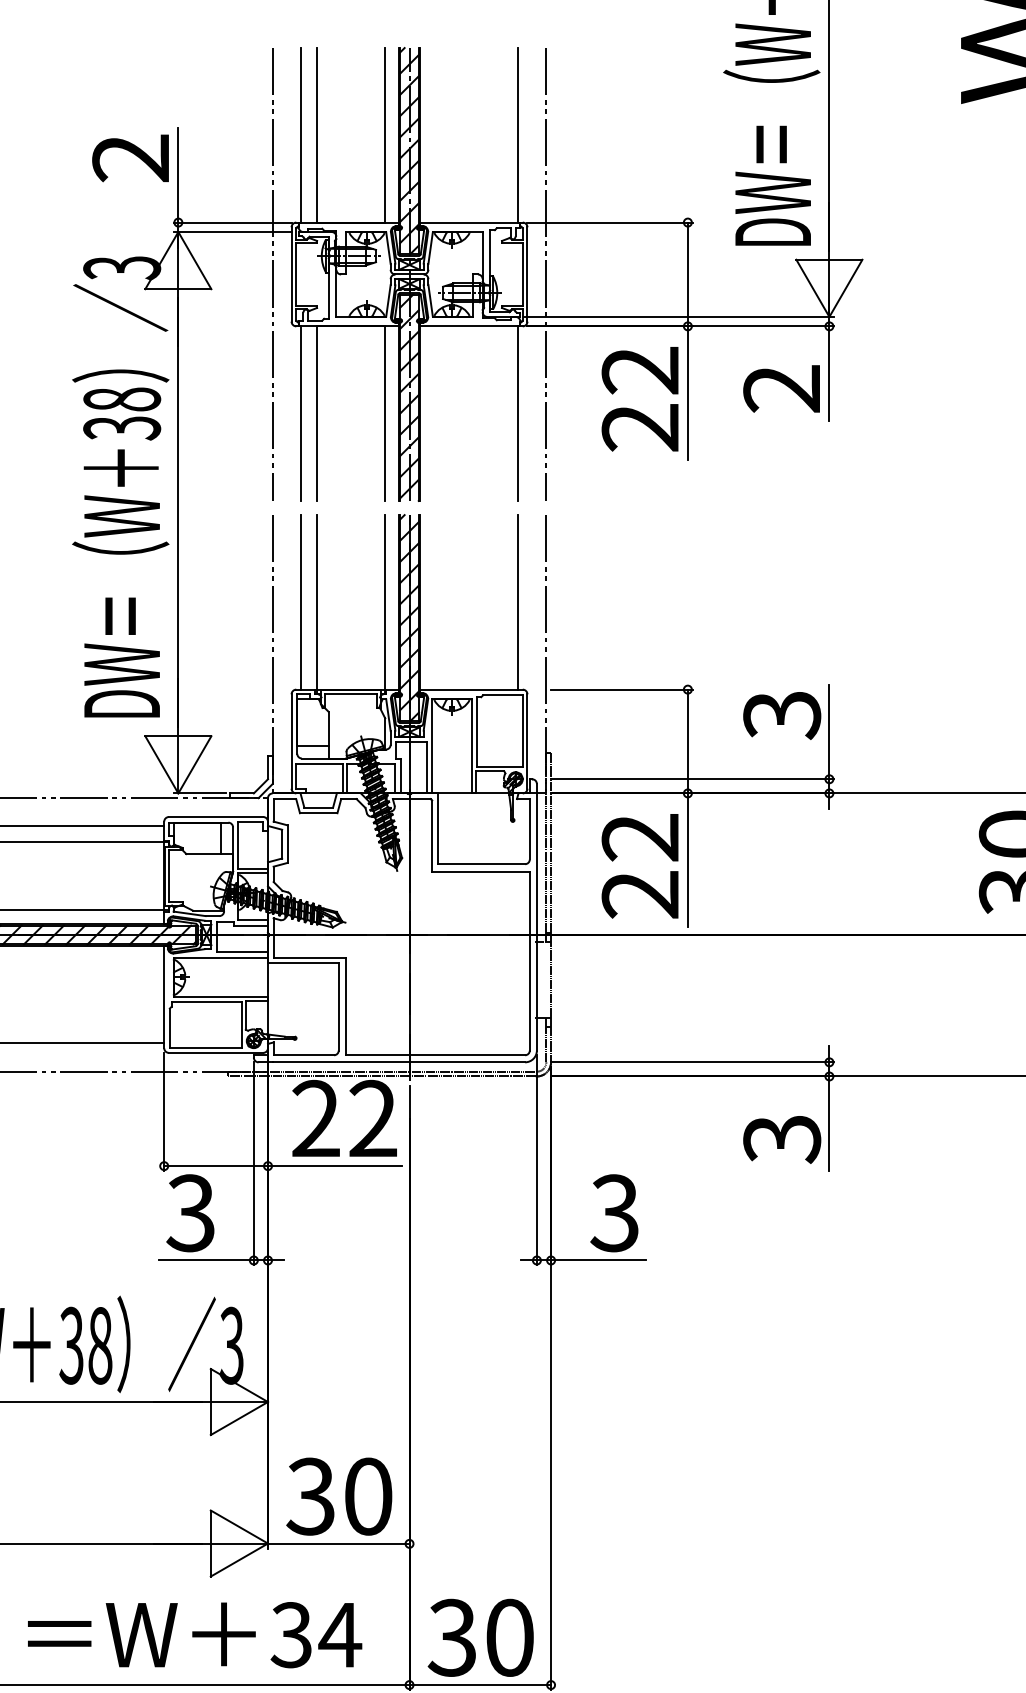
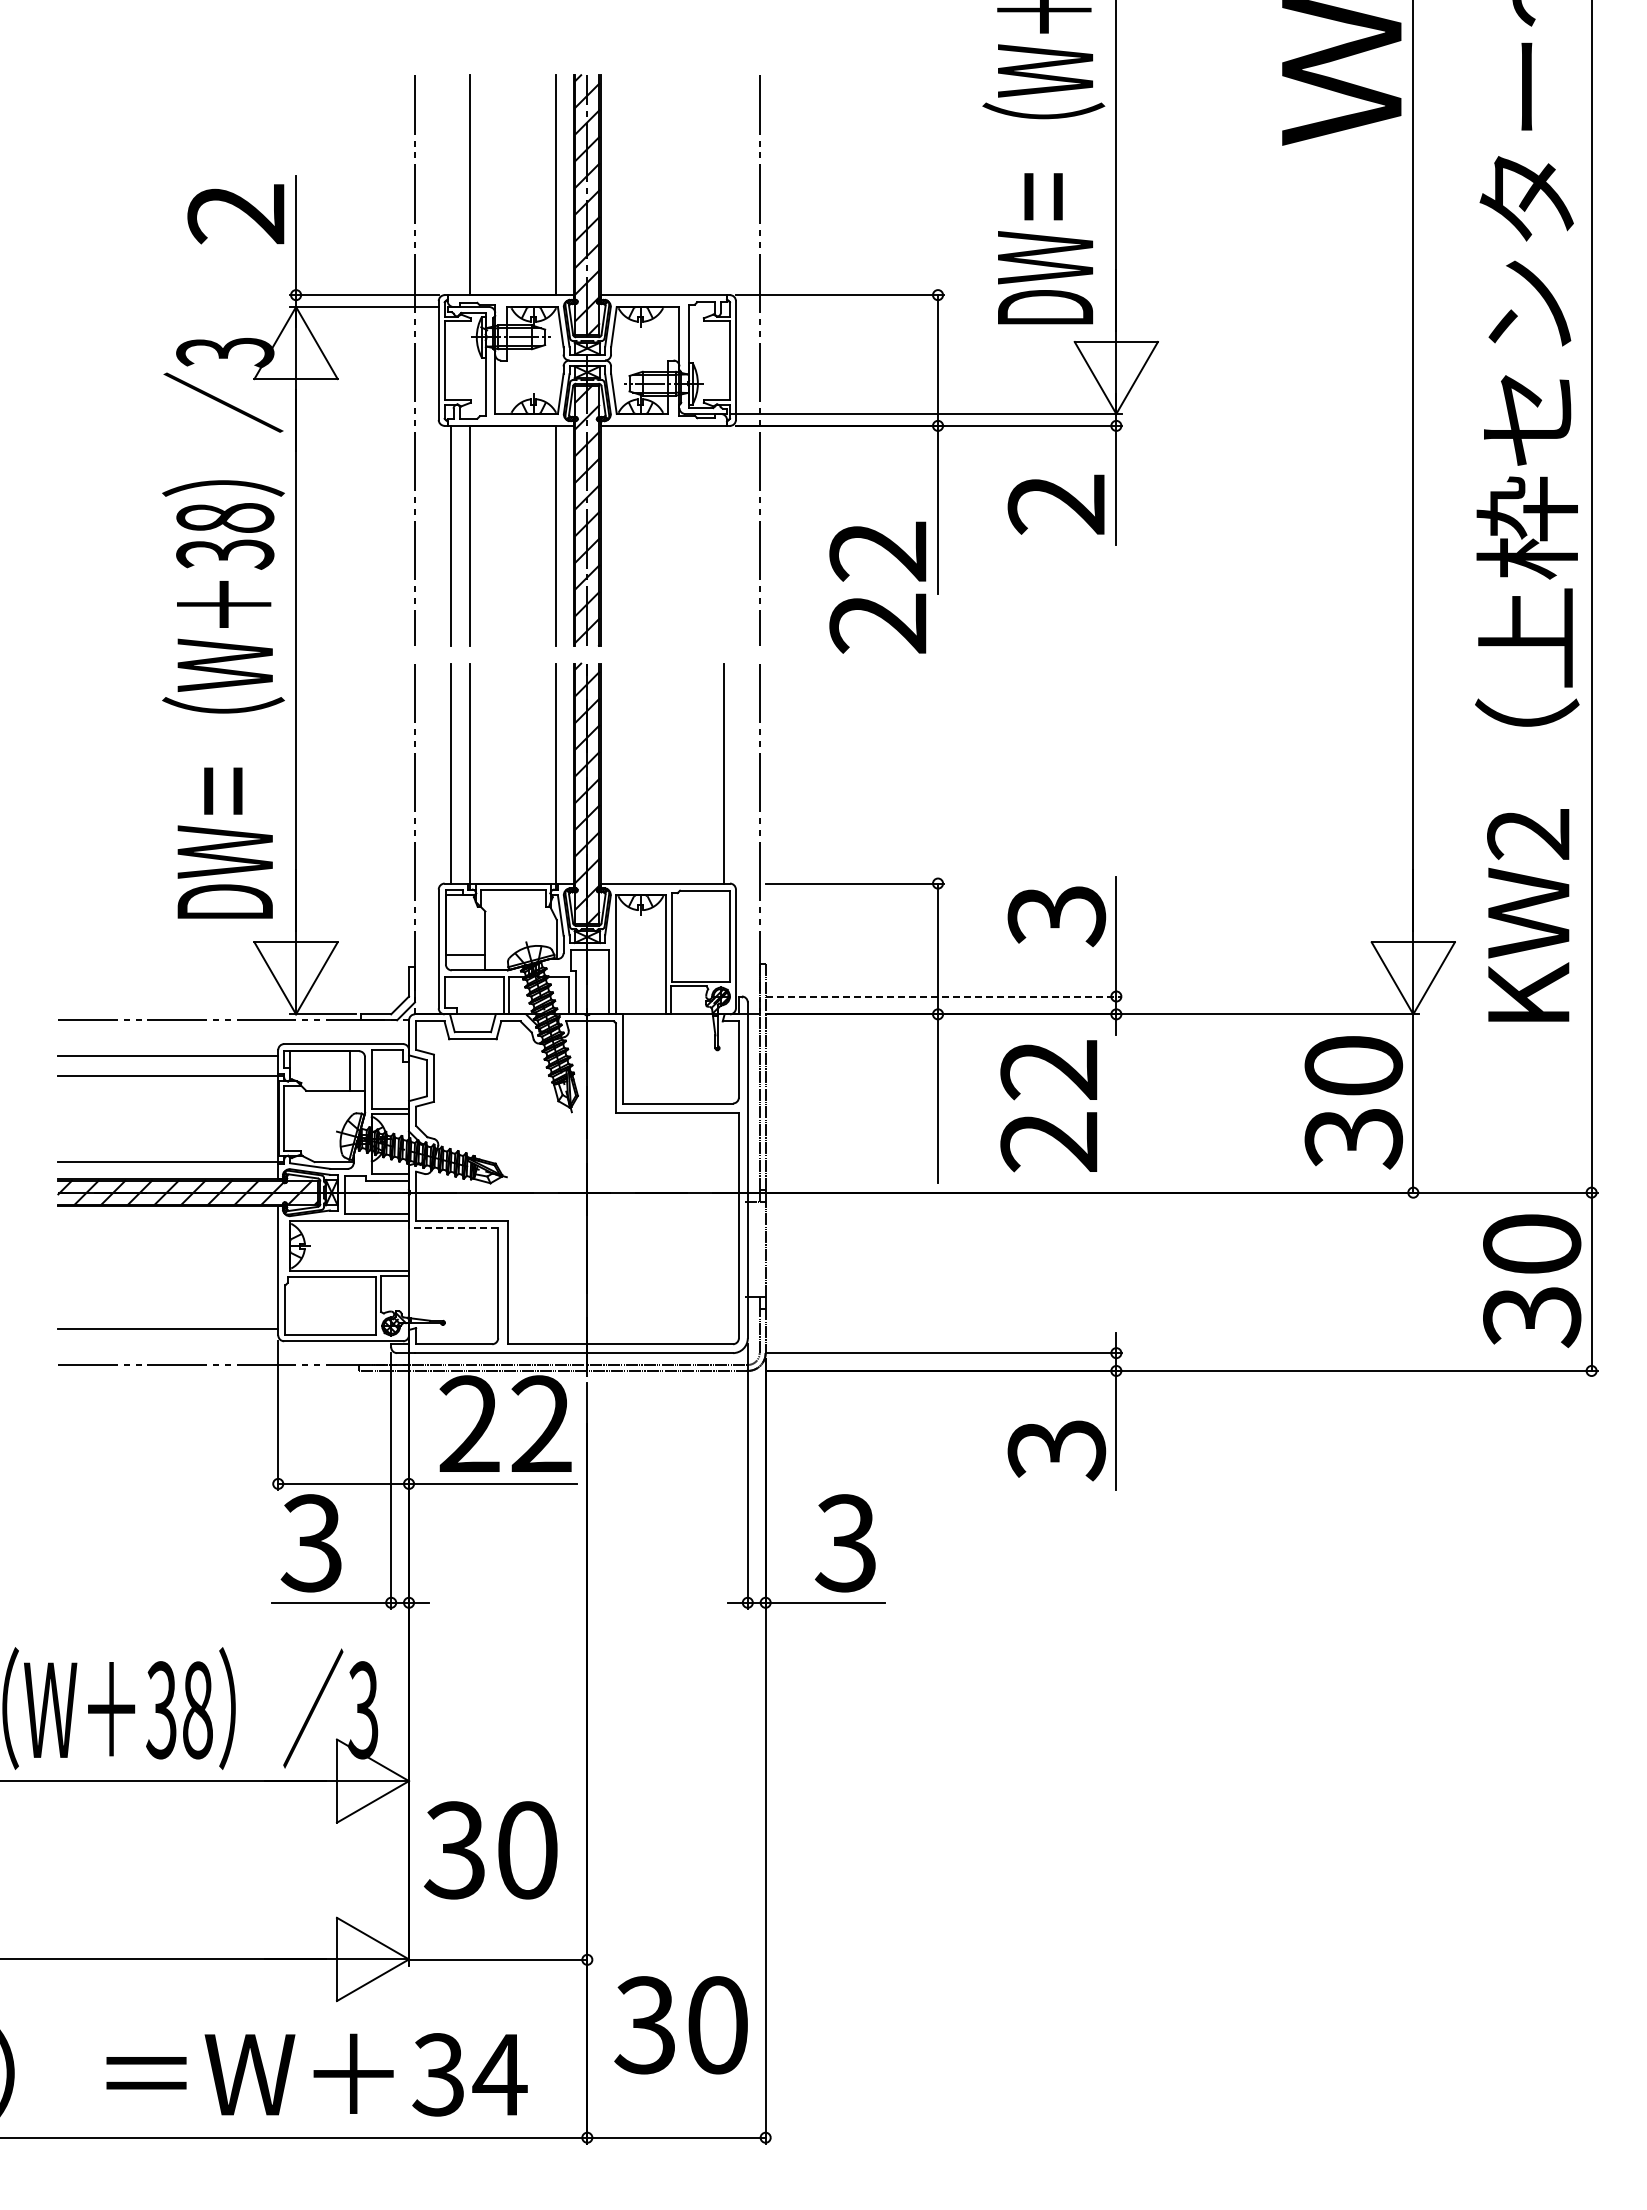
line: (300, 135) -> (450, 185), removed
line: (518, 135) -> (724, 185), removed
text: (639, 399) -> (877, 587), moved
line: (518, 413) -> (724, 535), removed
line: (693, 779) -> (944, 996), solid -> dashed
text: (639, 866) -> (1048, 1106), moved
line: (303, 963) -> (453, 1228), solid -> dashed
text: (339, 1496) -> (490, 1850), moved
text: (480, 1638) -> (680, 2025), moved

